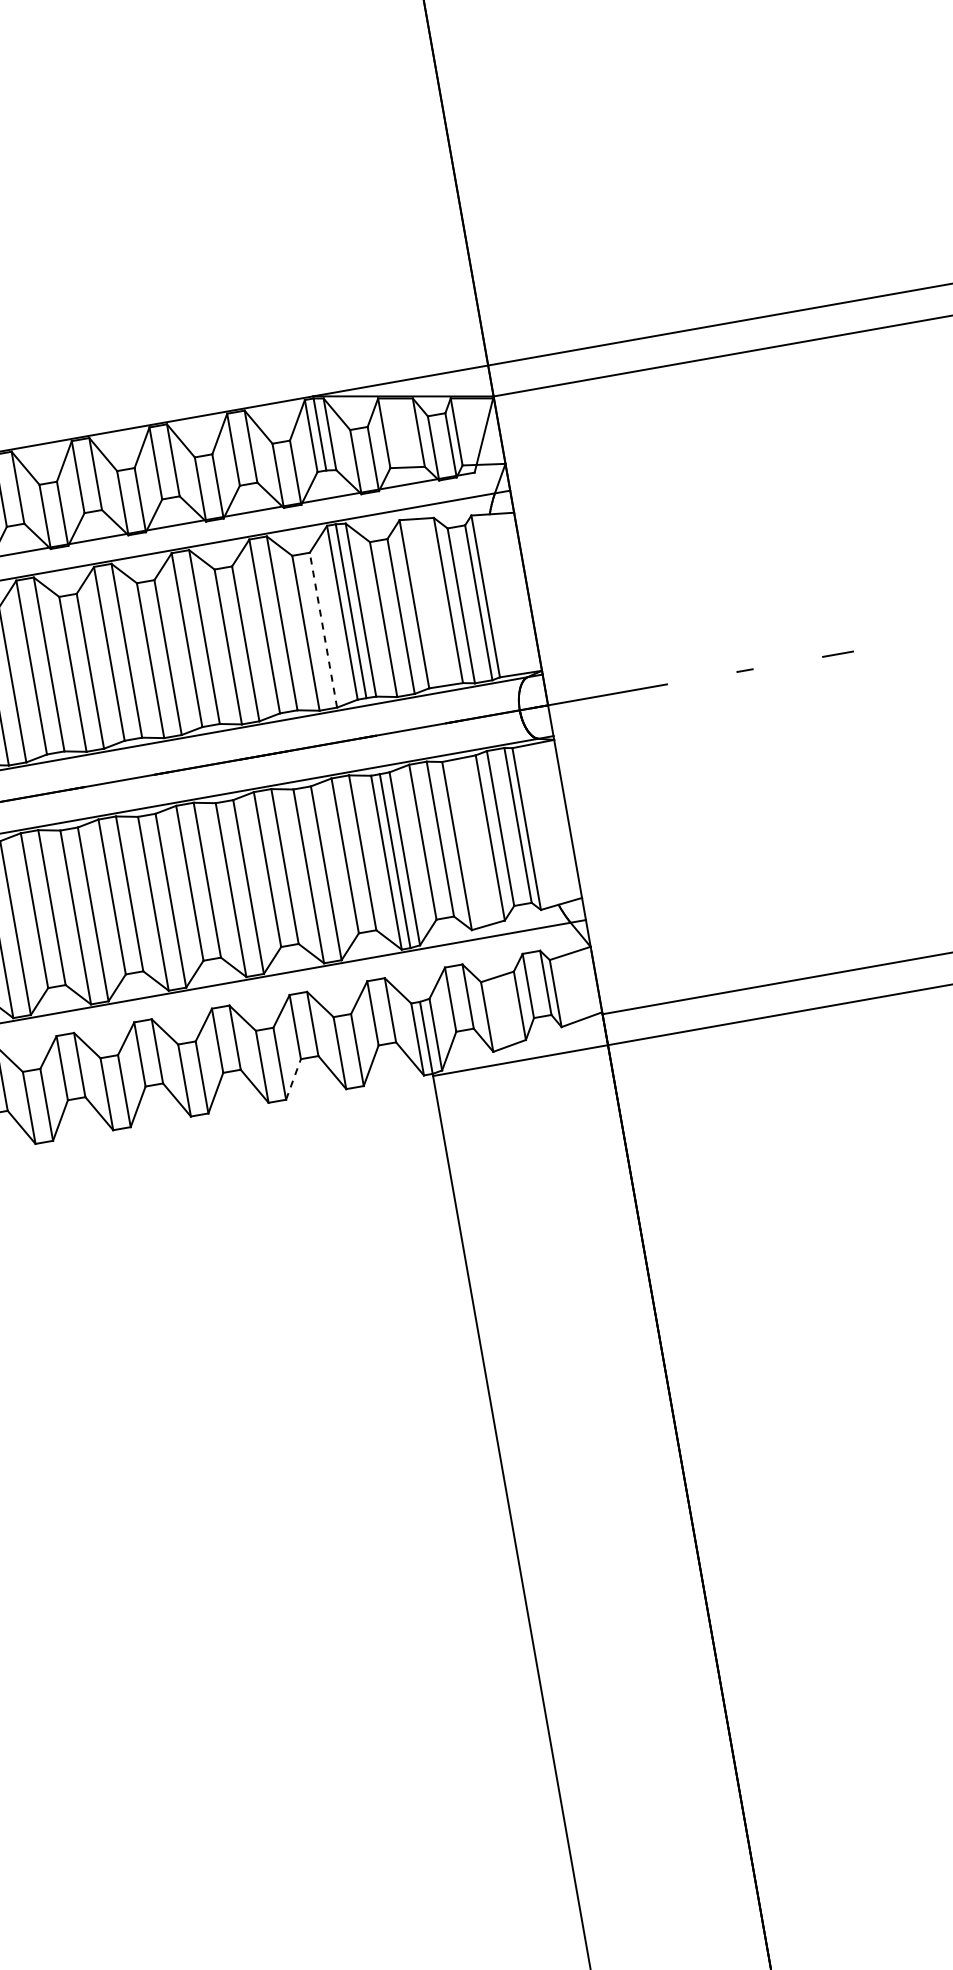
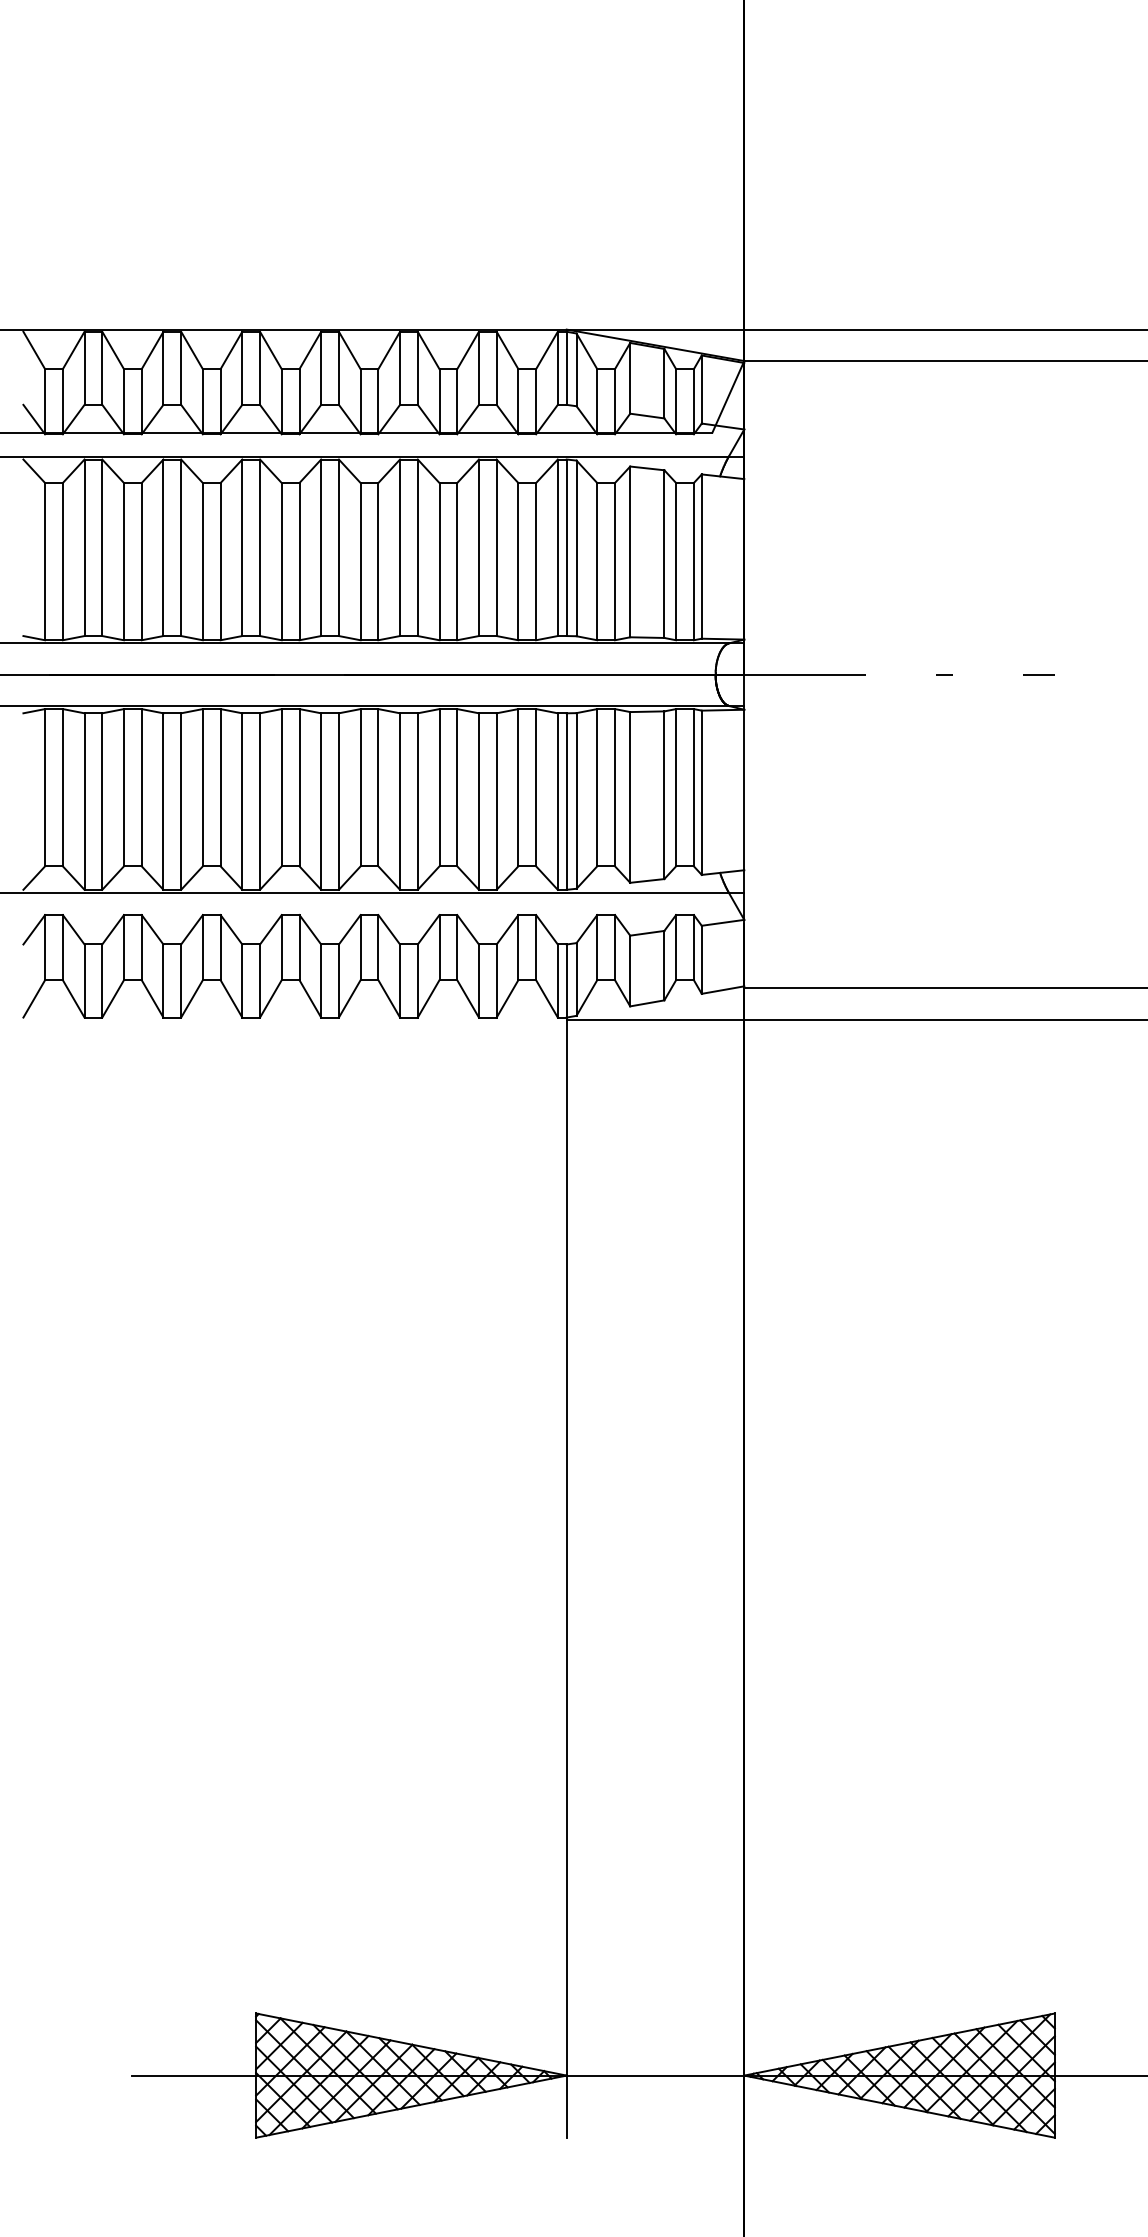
line: (323, 629) -> (536, 561), dashed -> solid
line: (293, 1079) -> (428, 998), dashed -> solid

